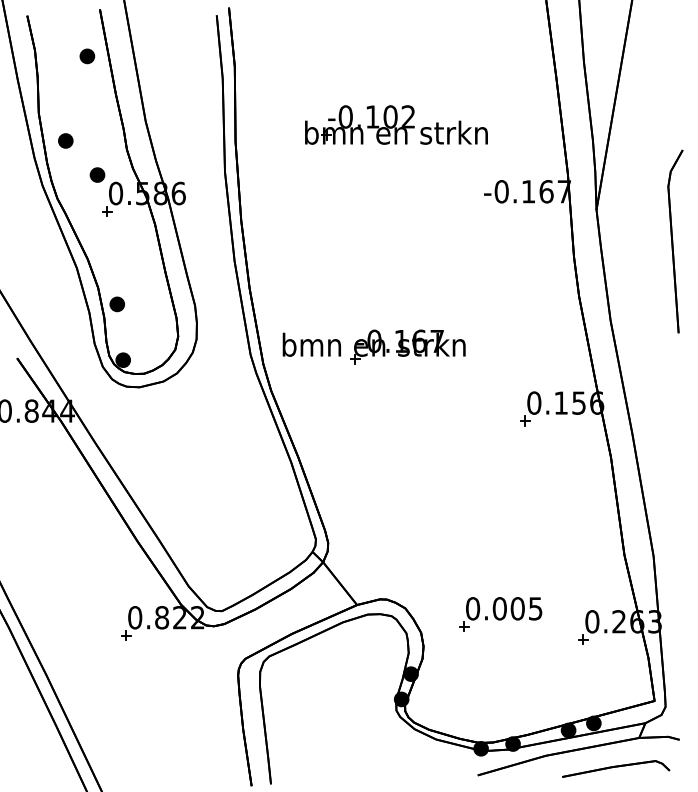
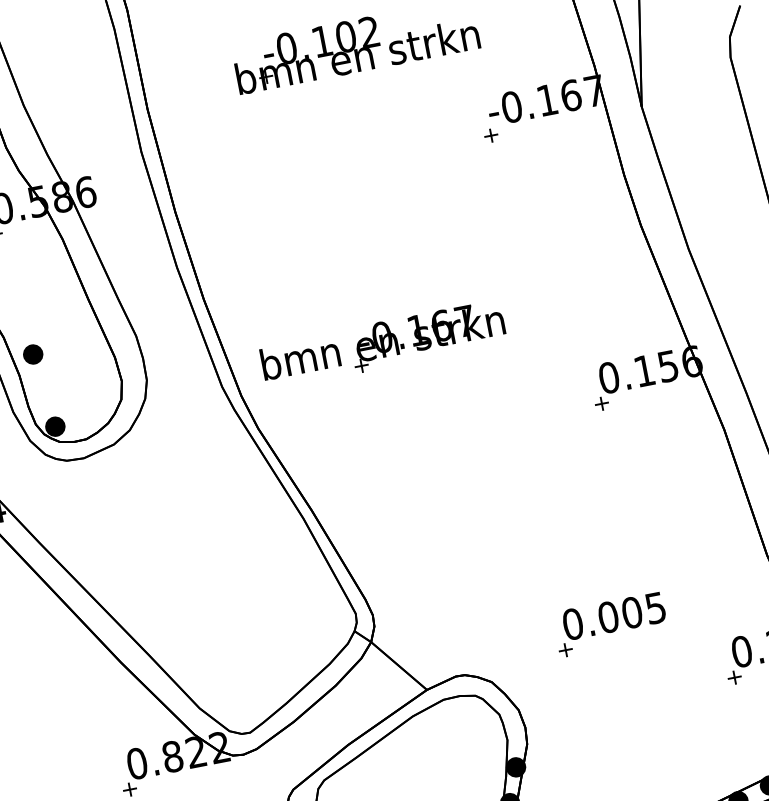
part: (482, 209) -> (491, 135), added
part: (500, 614) -> (610, 624), moved

